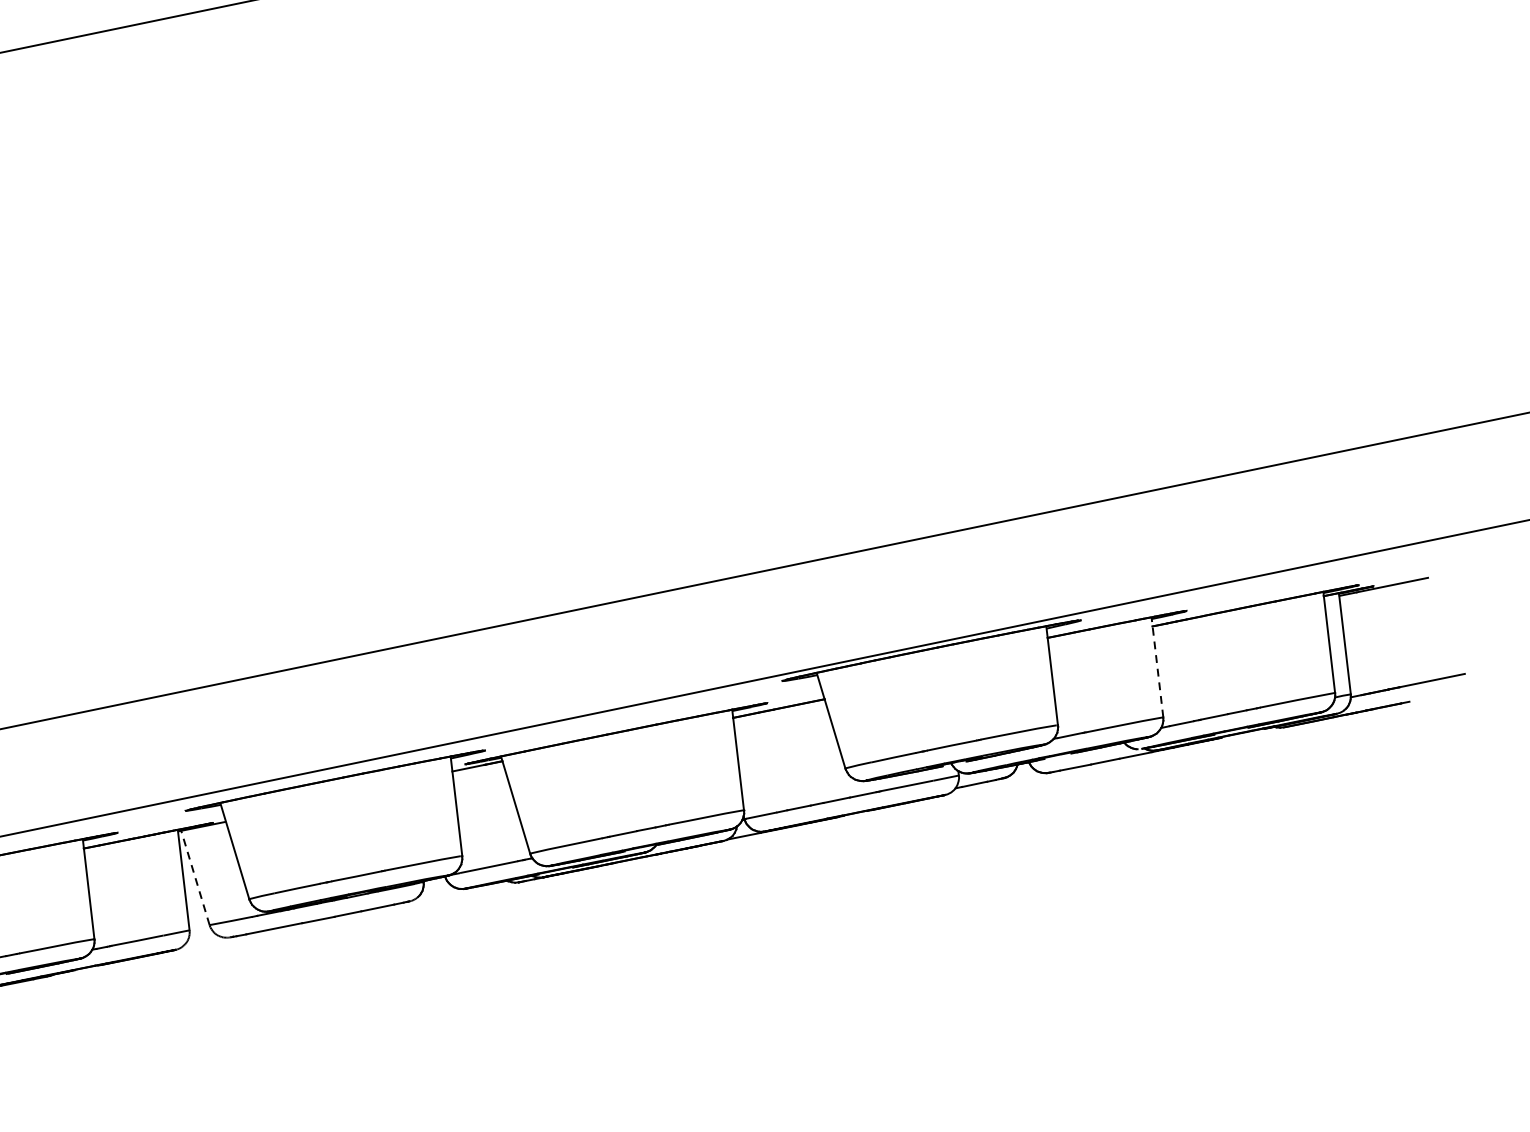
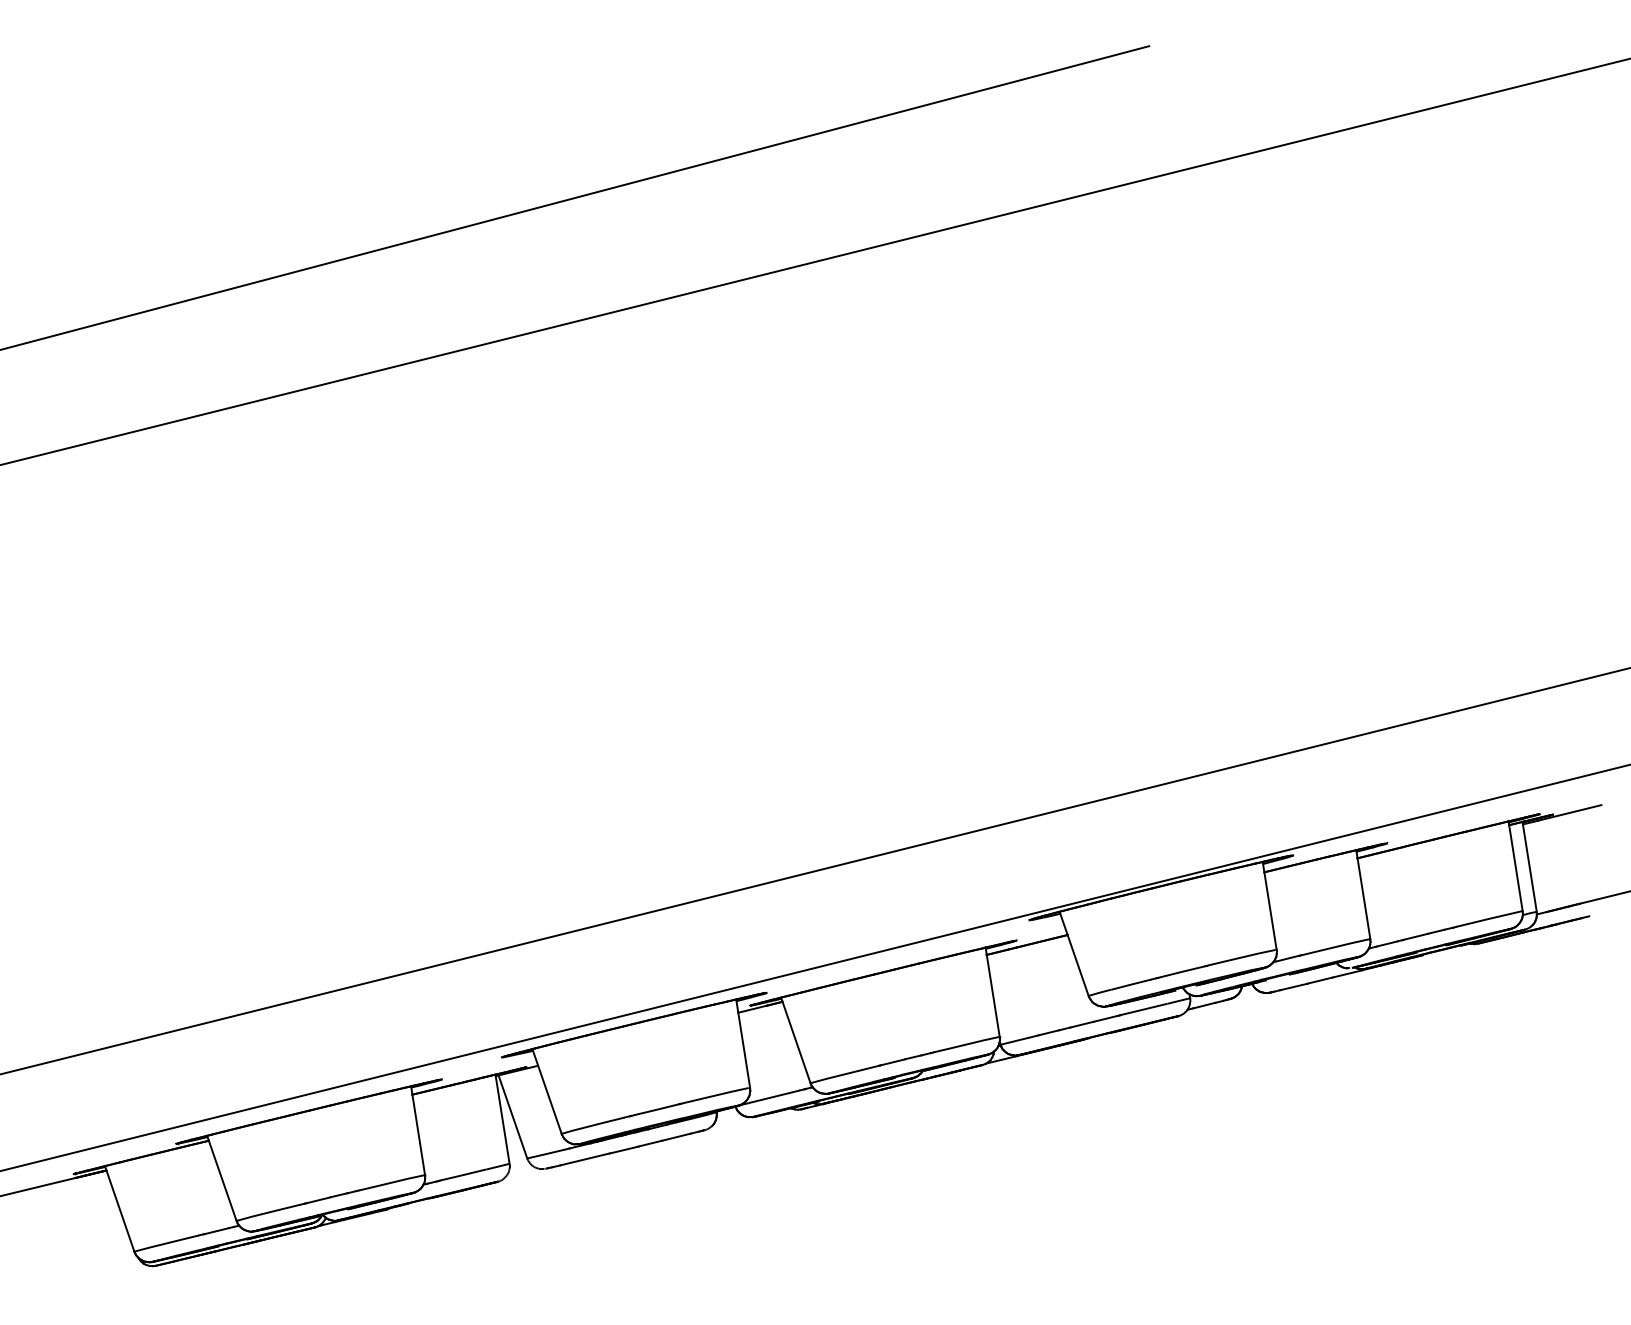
line: (1157, 667) -> (1363, 894), dashed -> solid
line: (194, 877) -> (512, 1116), dashed -> solid

